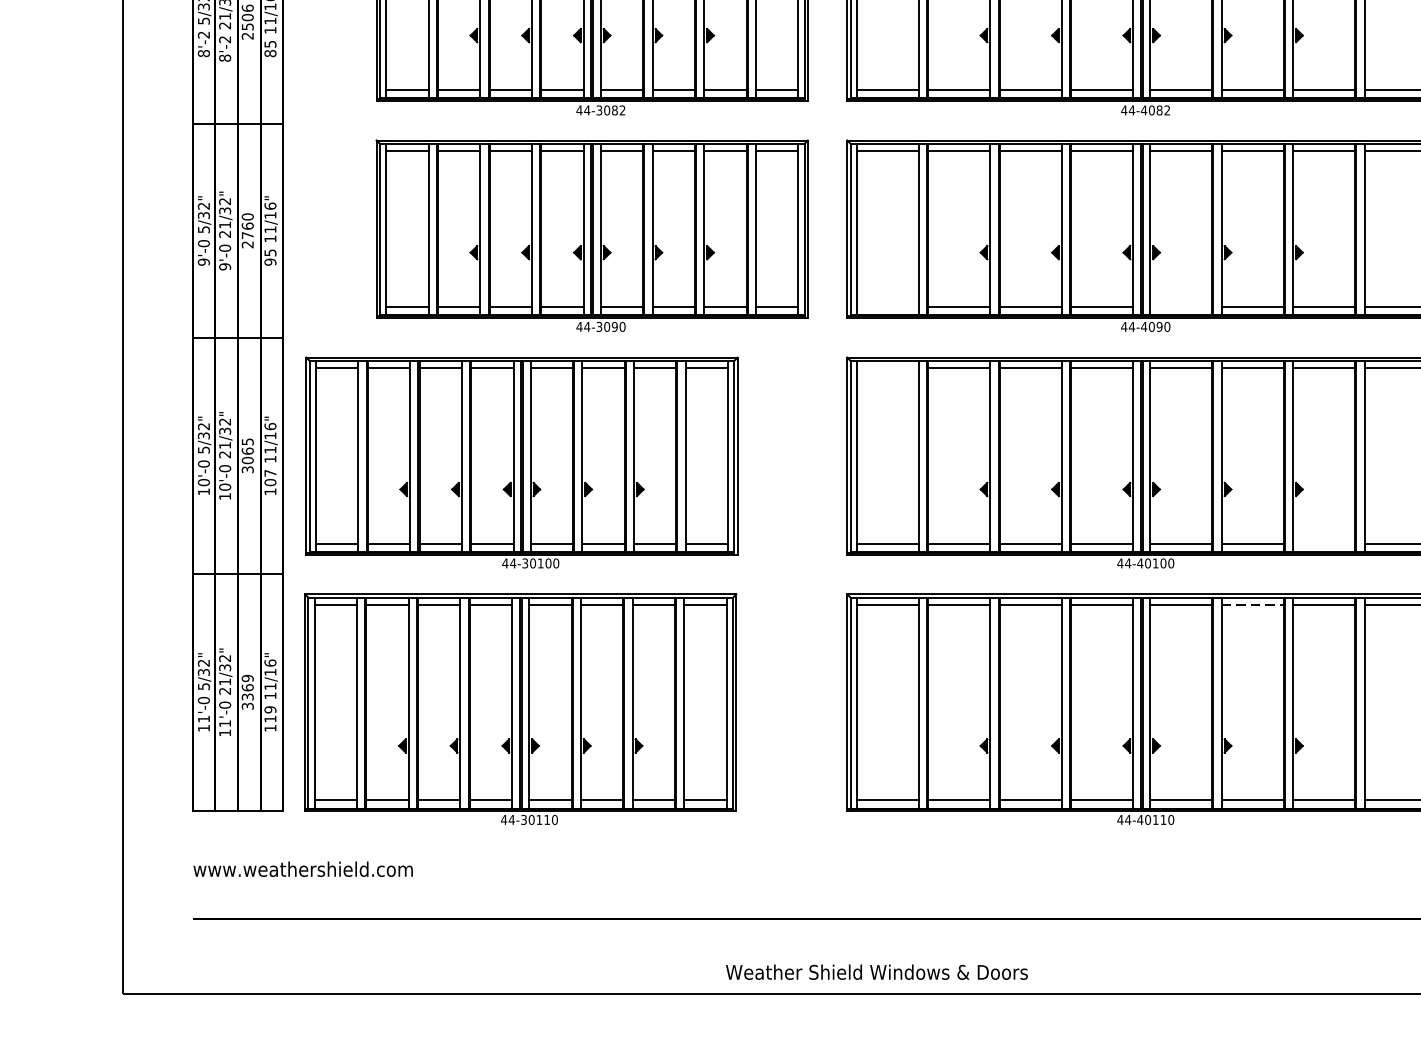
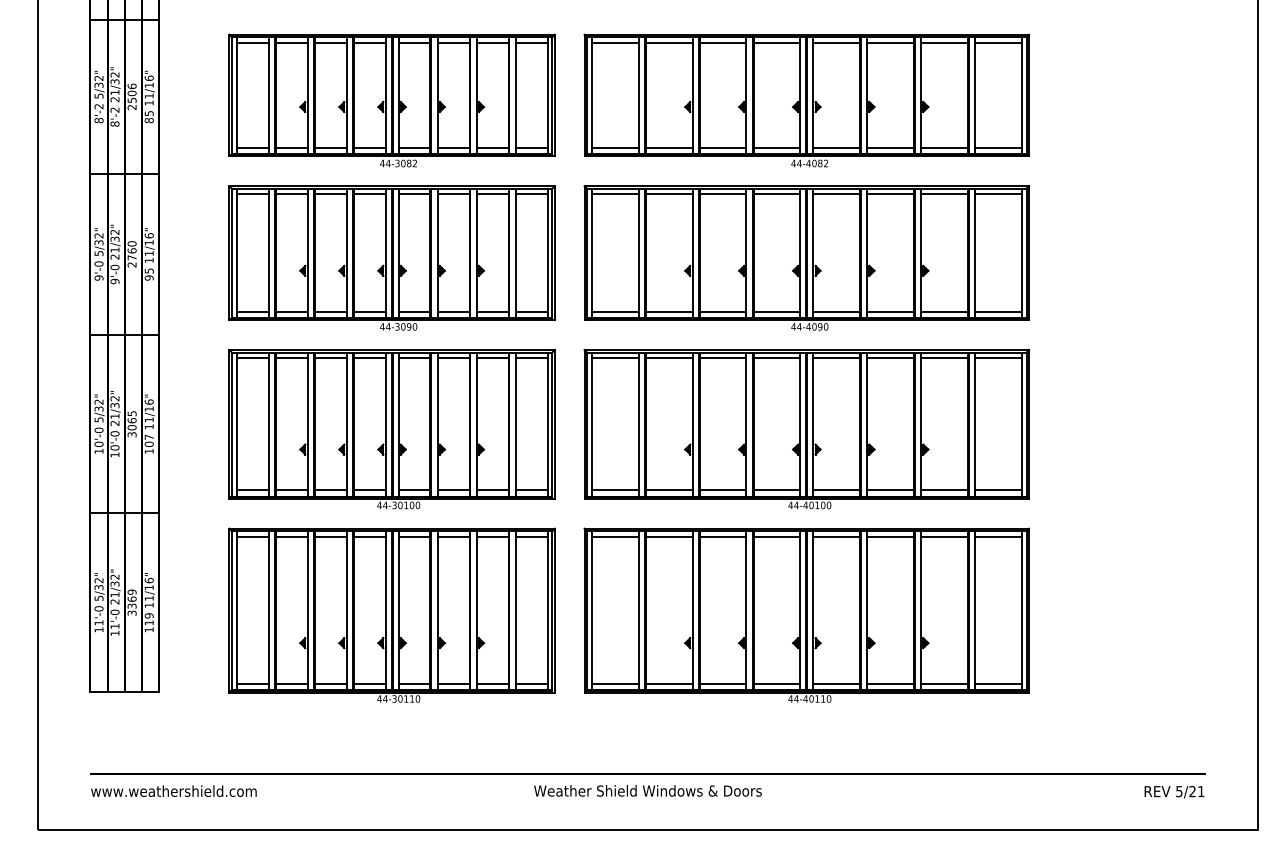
line: (886, 306) -> (614, 311), added
line: (1181, 306) -> (836, 311), added
line: (886, 368) -> (614, 358), added
part: (521, 462) -> (391, 429), moved
line: (1324, 543) -> (944, 490), added
line: (1253, 604) -> (891, 536), dashed -> solid
part: (519, 708) -> (391, 614), moved
text: (302, 868) -> (173, 790), moved
text: (876, 971) -> (647, 790), moved

